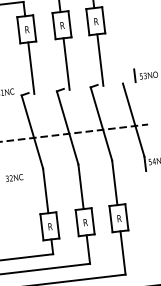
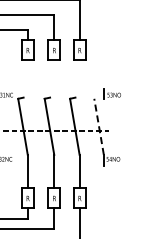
line: (100, 60) -> (79, 79), removed
line: (66, 64) -> (54, 79), removed
line: (30, 68) -> (27, 79), removed
line: (132, 119) -> (98, 126), solid -> dashed

